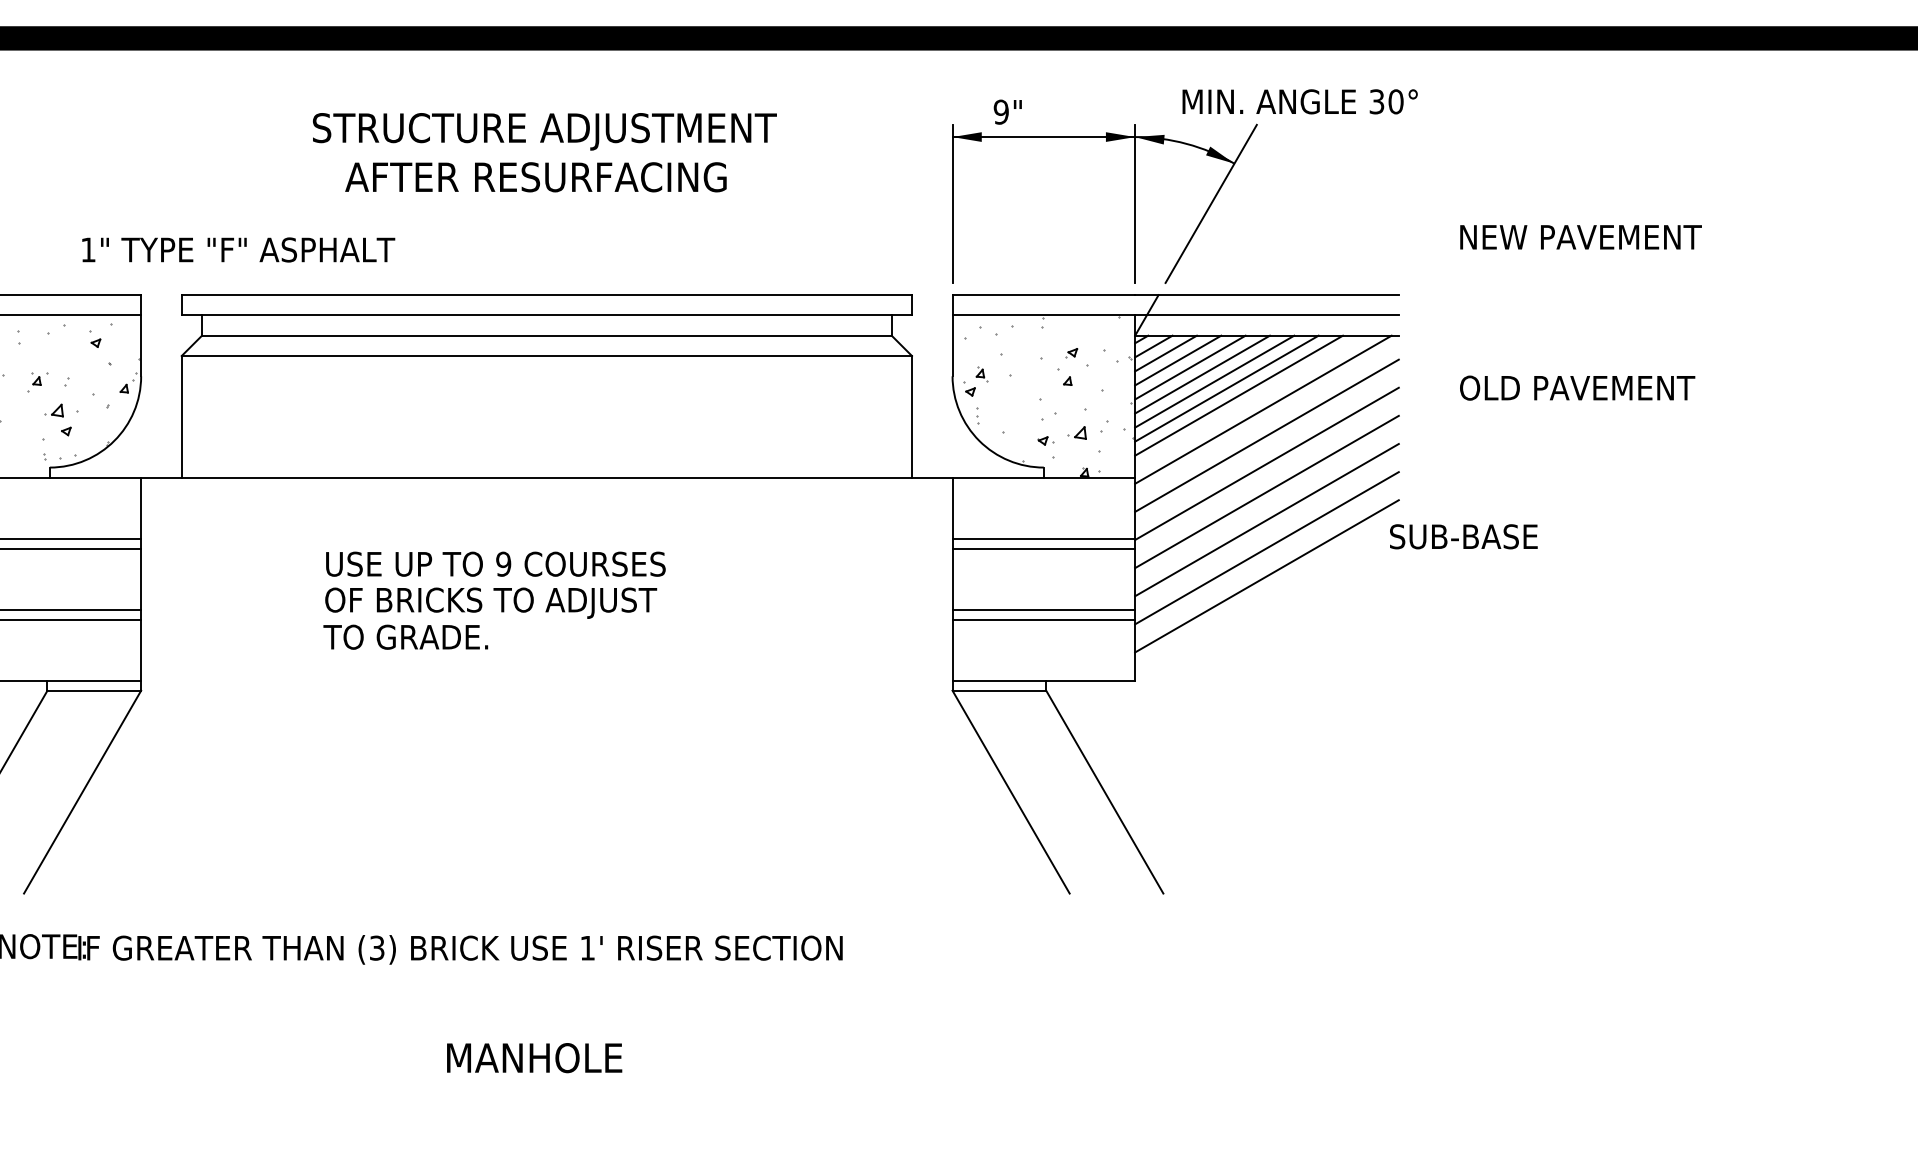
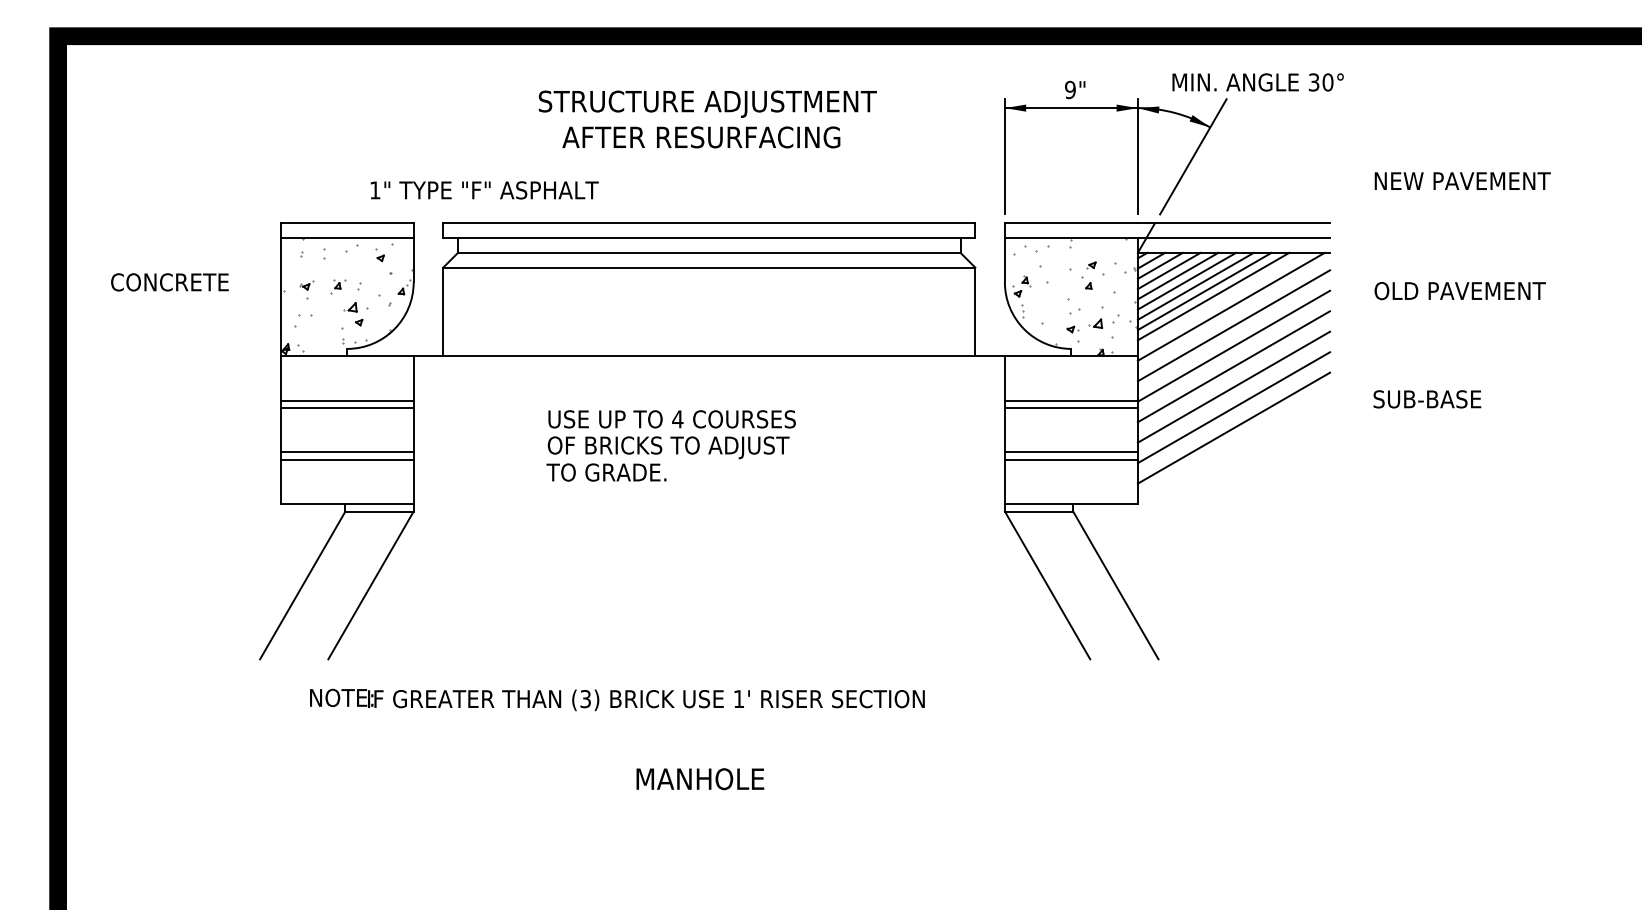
text: (1008, 111) -> (1075, 89), moved
text: (1463, 536) -> (1427, 399), moved
text: (503, 564) -> (677, 419), 9 -> 4

